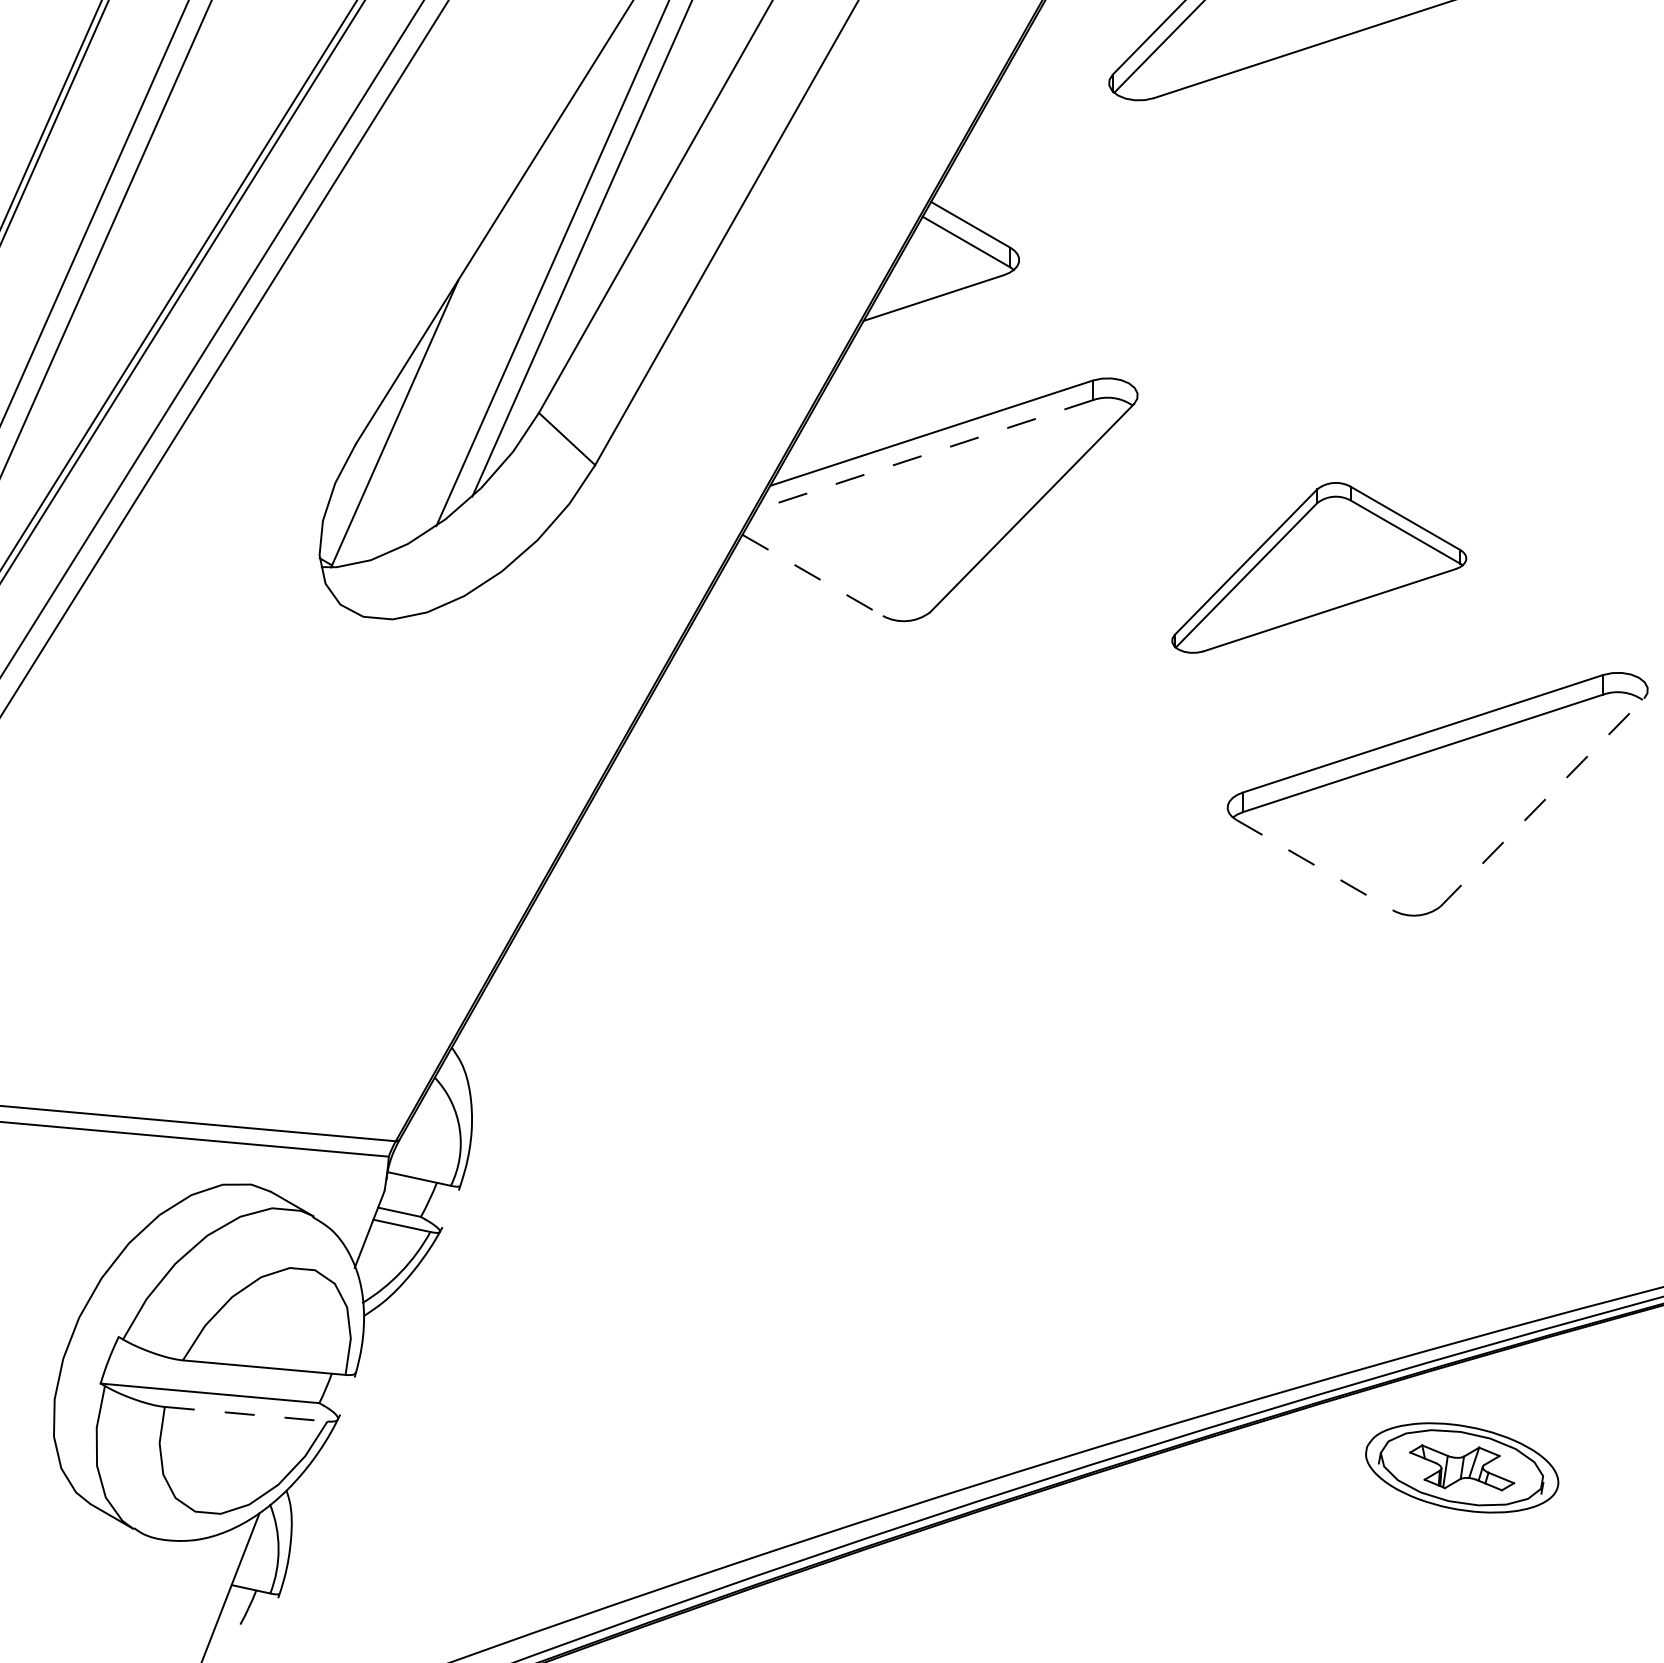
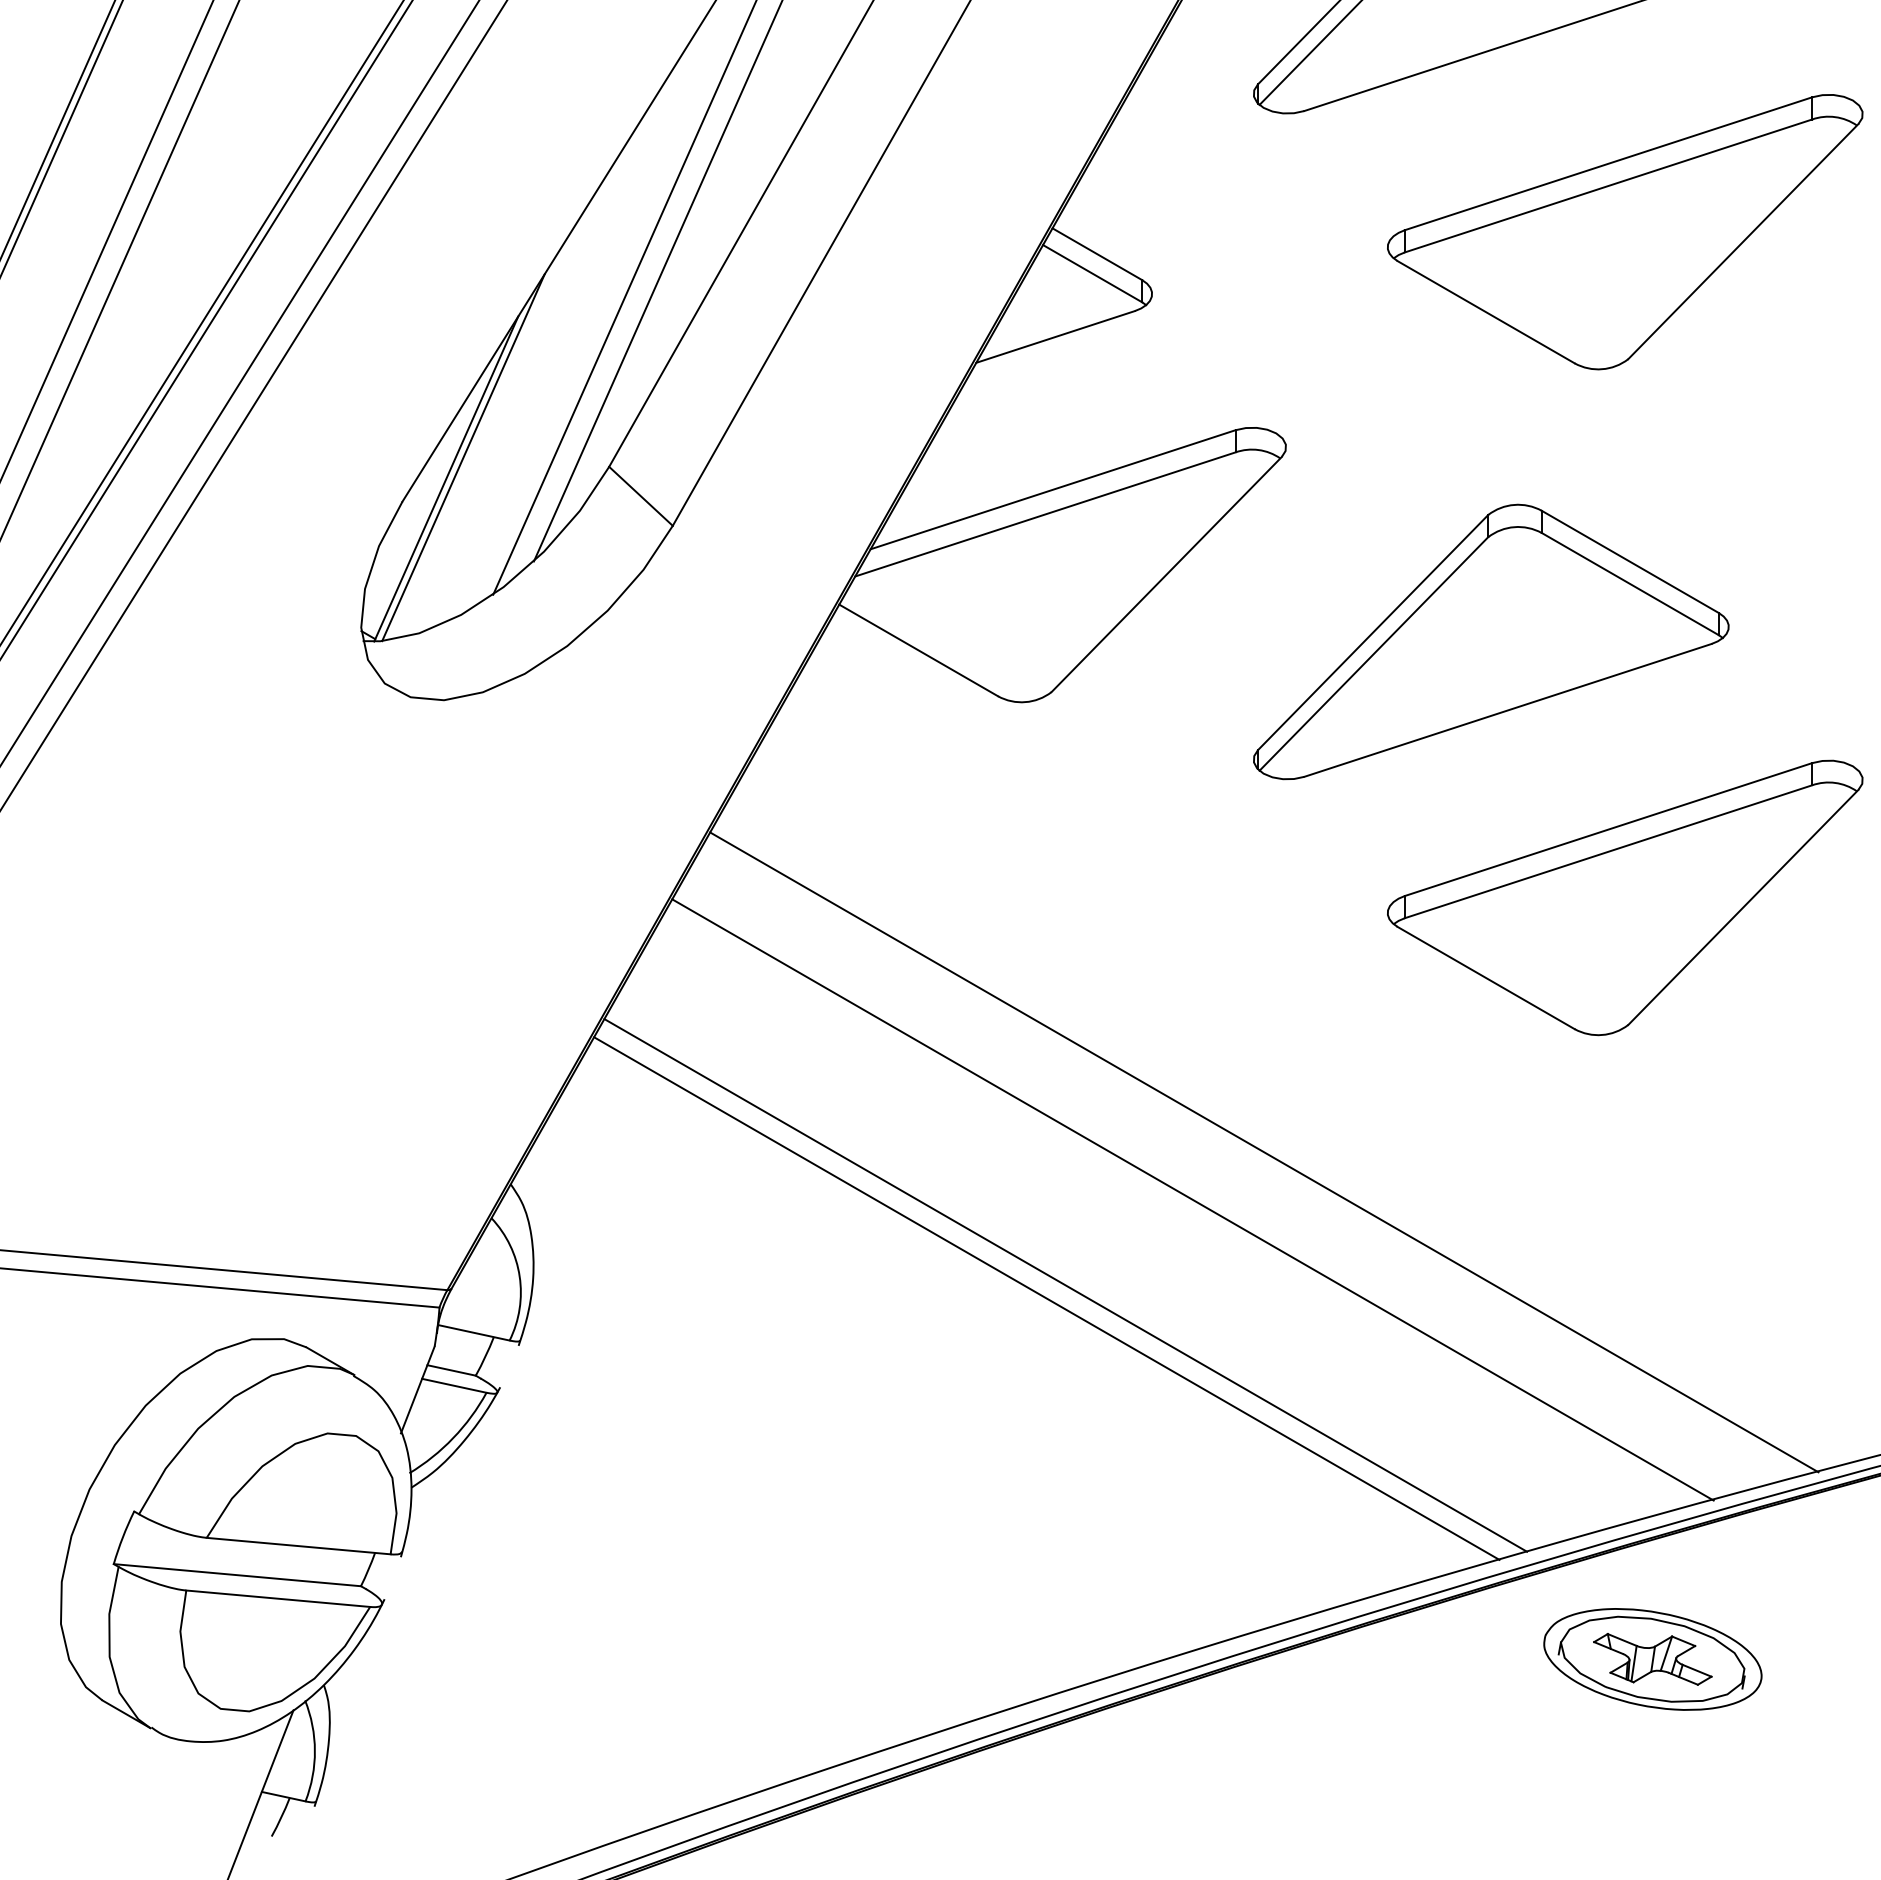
part: (1437, 205) -> (1625, 232), added
line: (410, 404) -> (463, 457), added
line: (923, 455) -> (1044, 514), dashed -> solid
part: (1319, 567) -> (1491, 641), size x1.43
line: (812, 575) -> (918, 650), dashed -> solid
line: (1542, 802) -> (1743, 907), dashed -> solid
line: (1314, 865) -> (1486, 978), dashed -> solid
line: (1118, 1019) -> (1264, 1152), added
line: (1054, 1061) -> (1192, 1199), added
line: (942, 1137) -> (1065, 1285), added
line: (925, 1148) -> (1046, 1298), added
line: (246, 1414) -> (278, 1598), dashed -> solid

